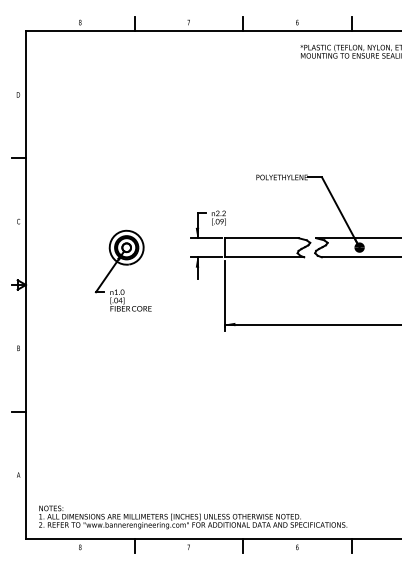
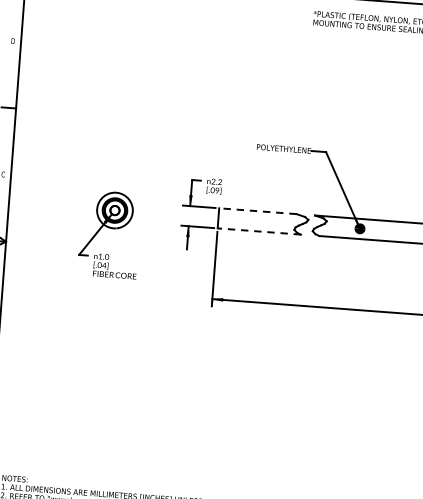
line: (261, 238) -> (257, 211), solid -> dashed
line: (264, 257) -> (259, 231), solid -> dashed

